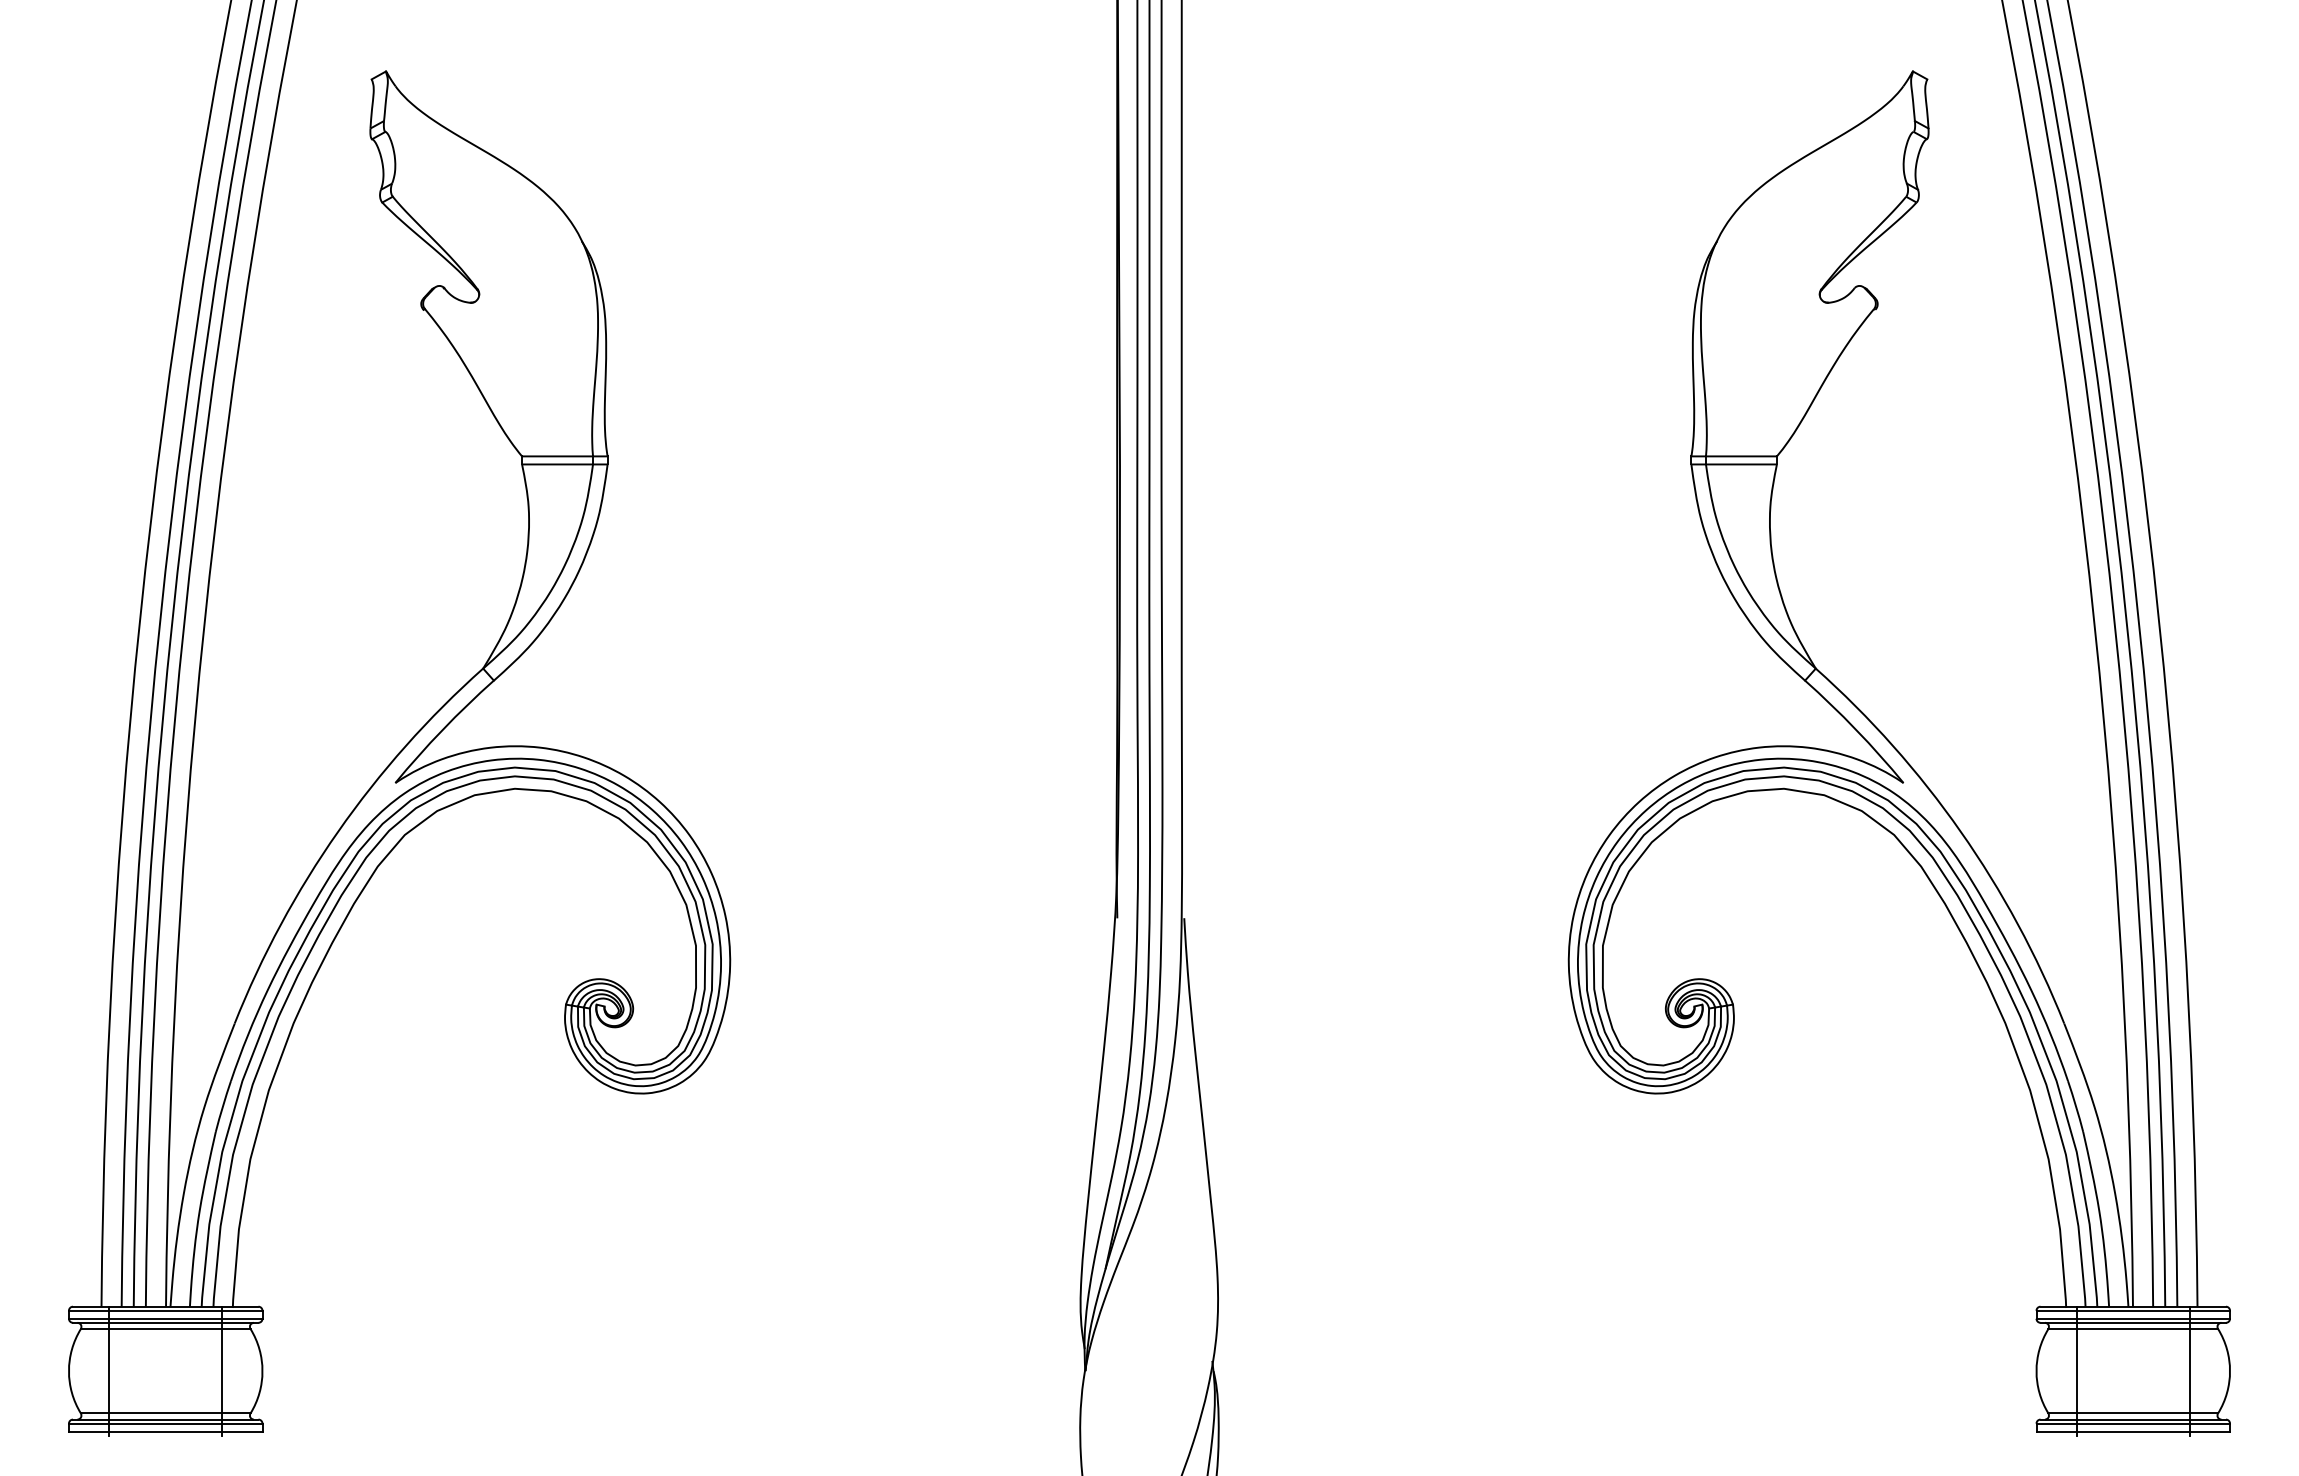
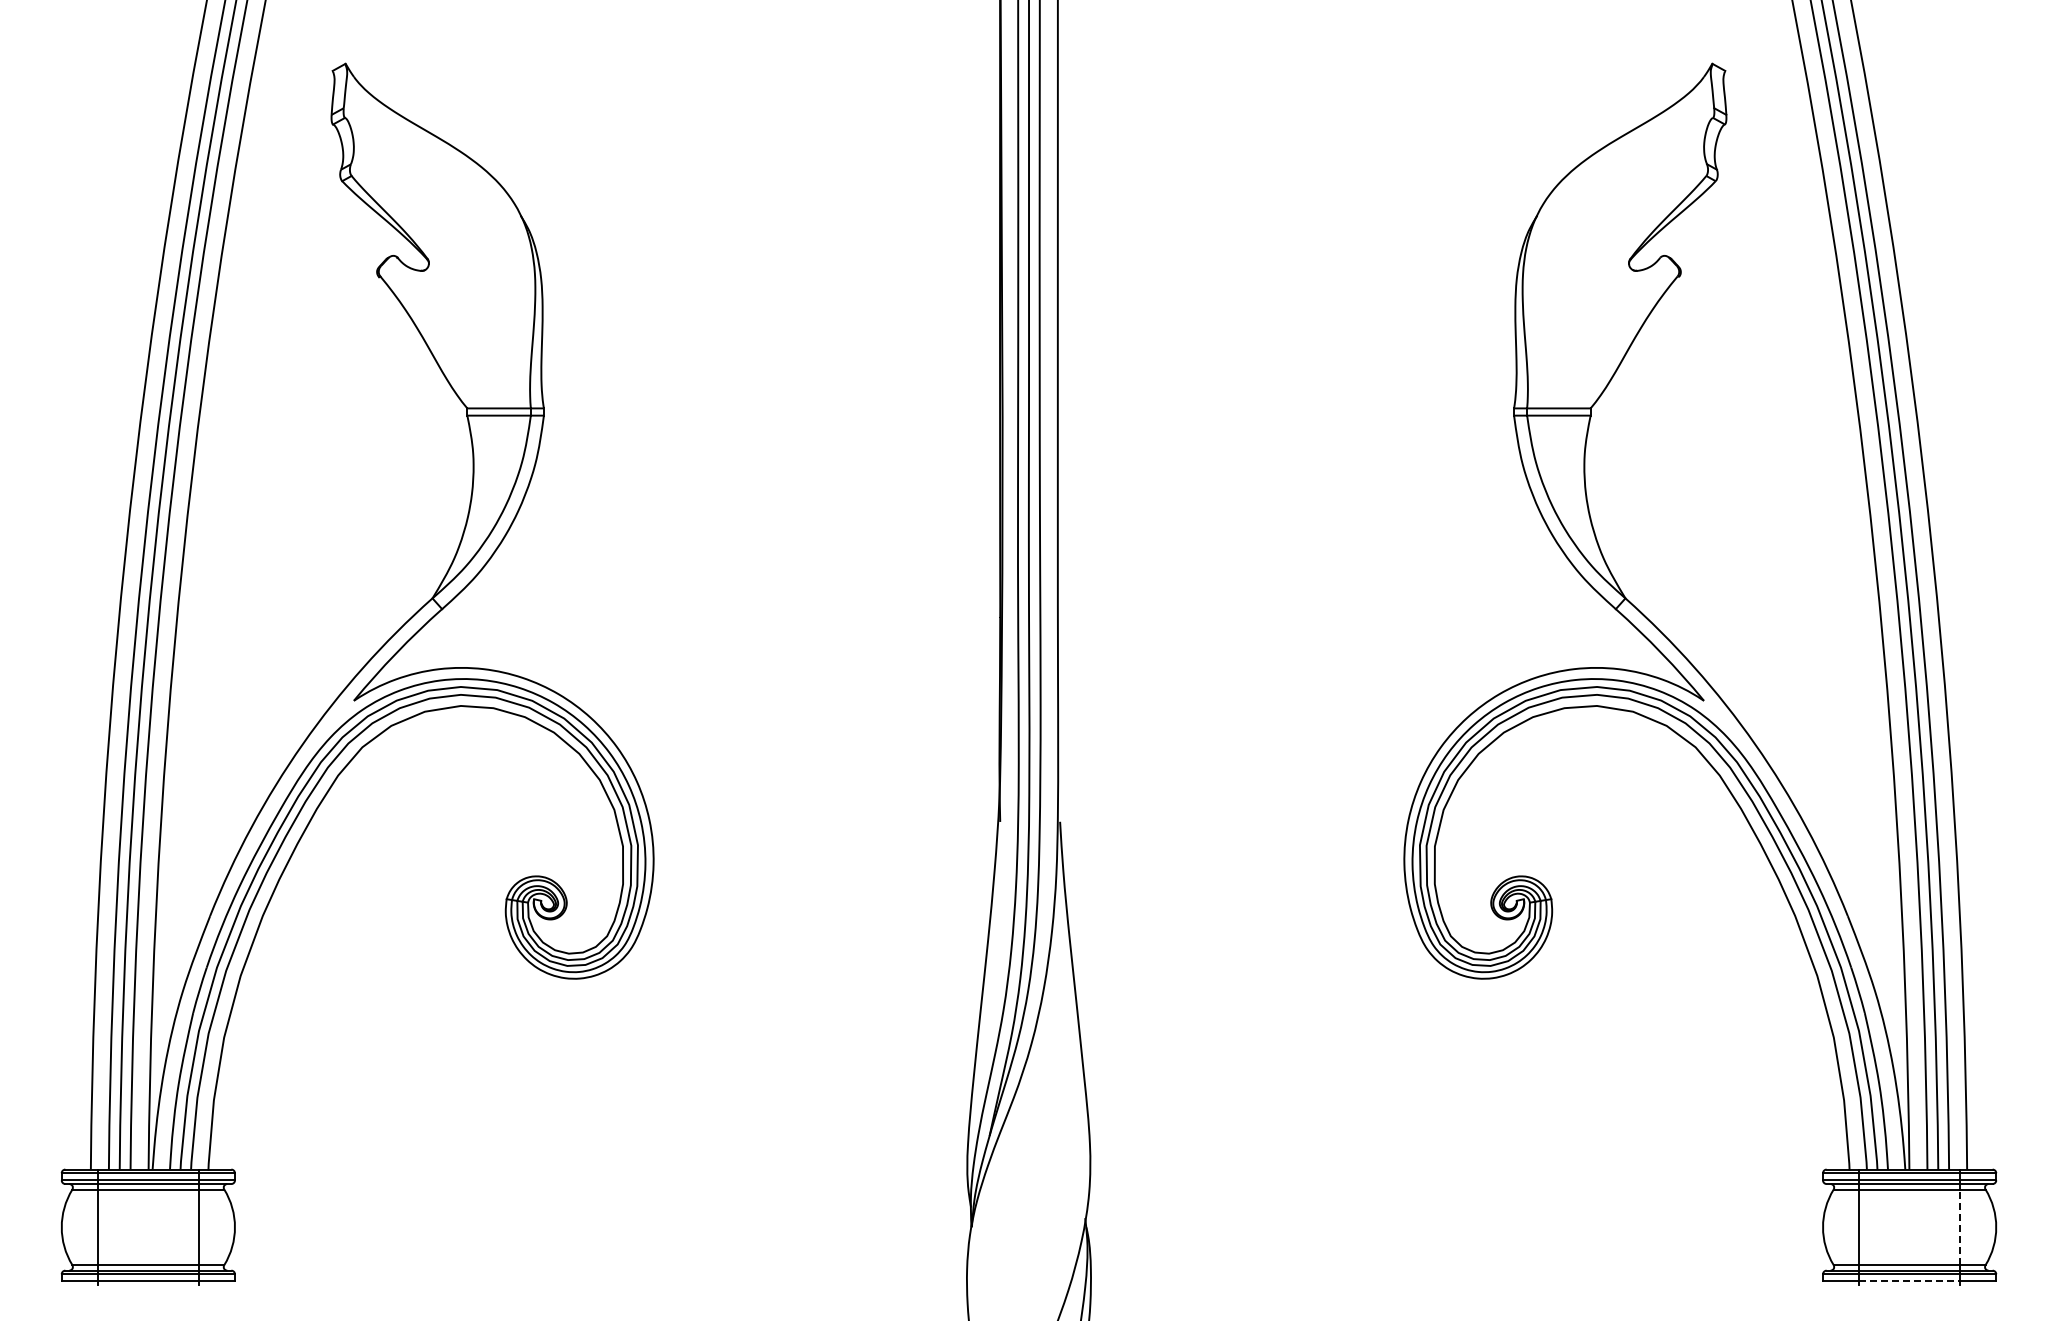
line: (2190, 1371) -> (1960, 1227), solid -> dashed
line: (2133, 1431) -> (1909, 1281), solid -> dashed

